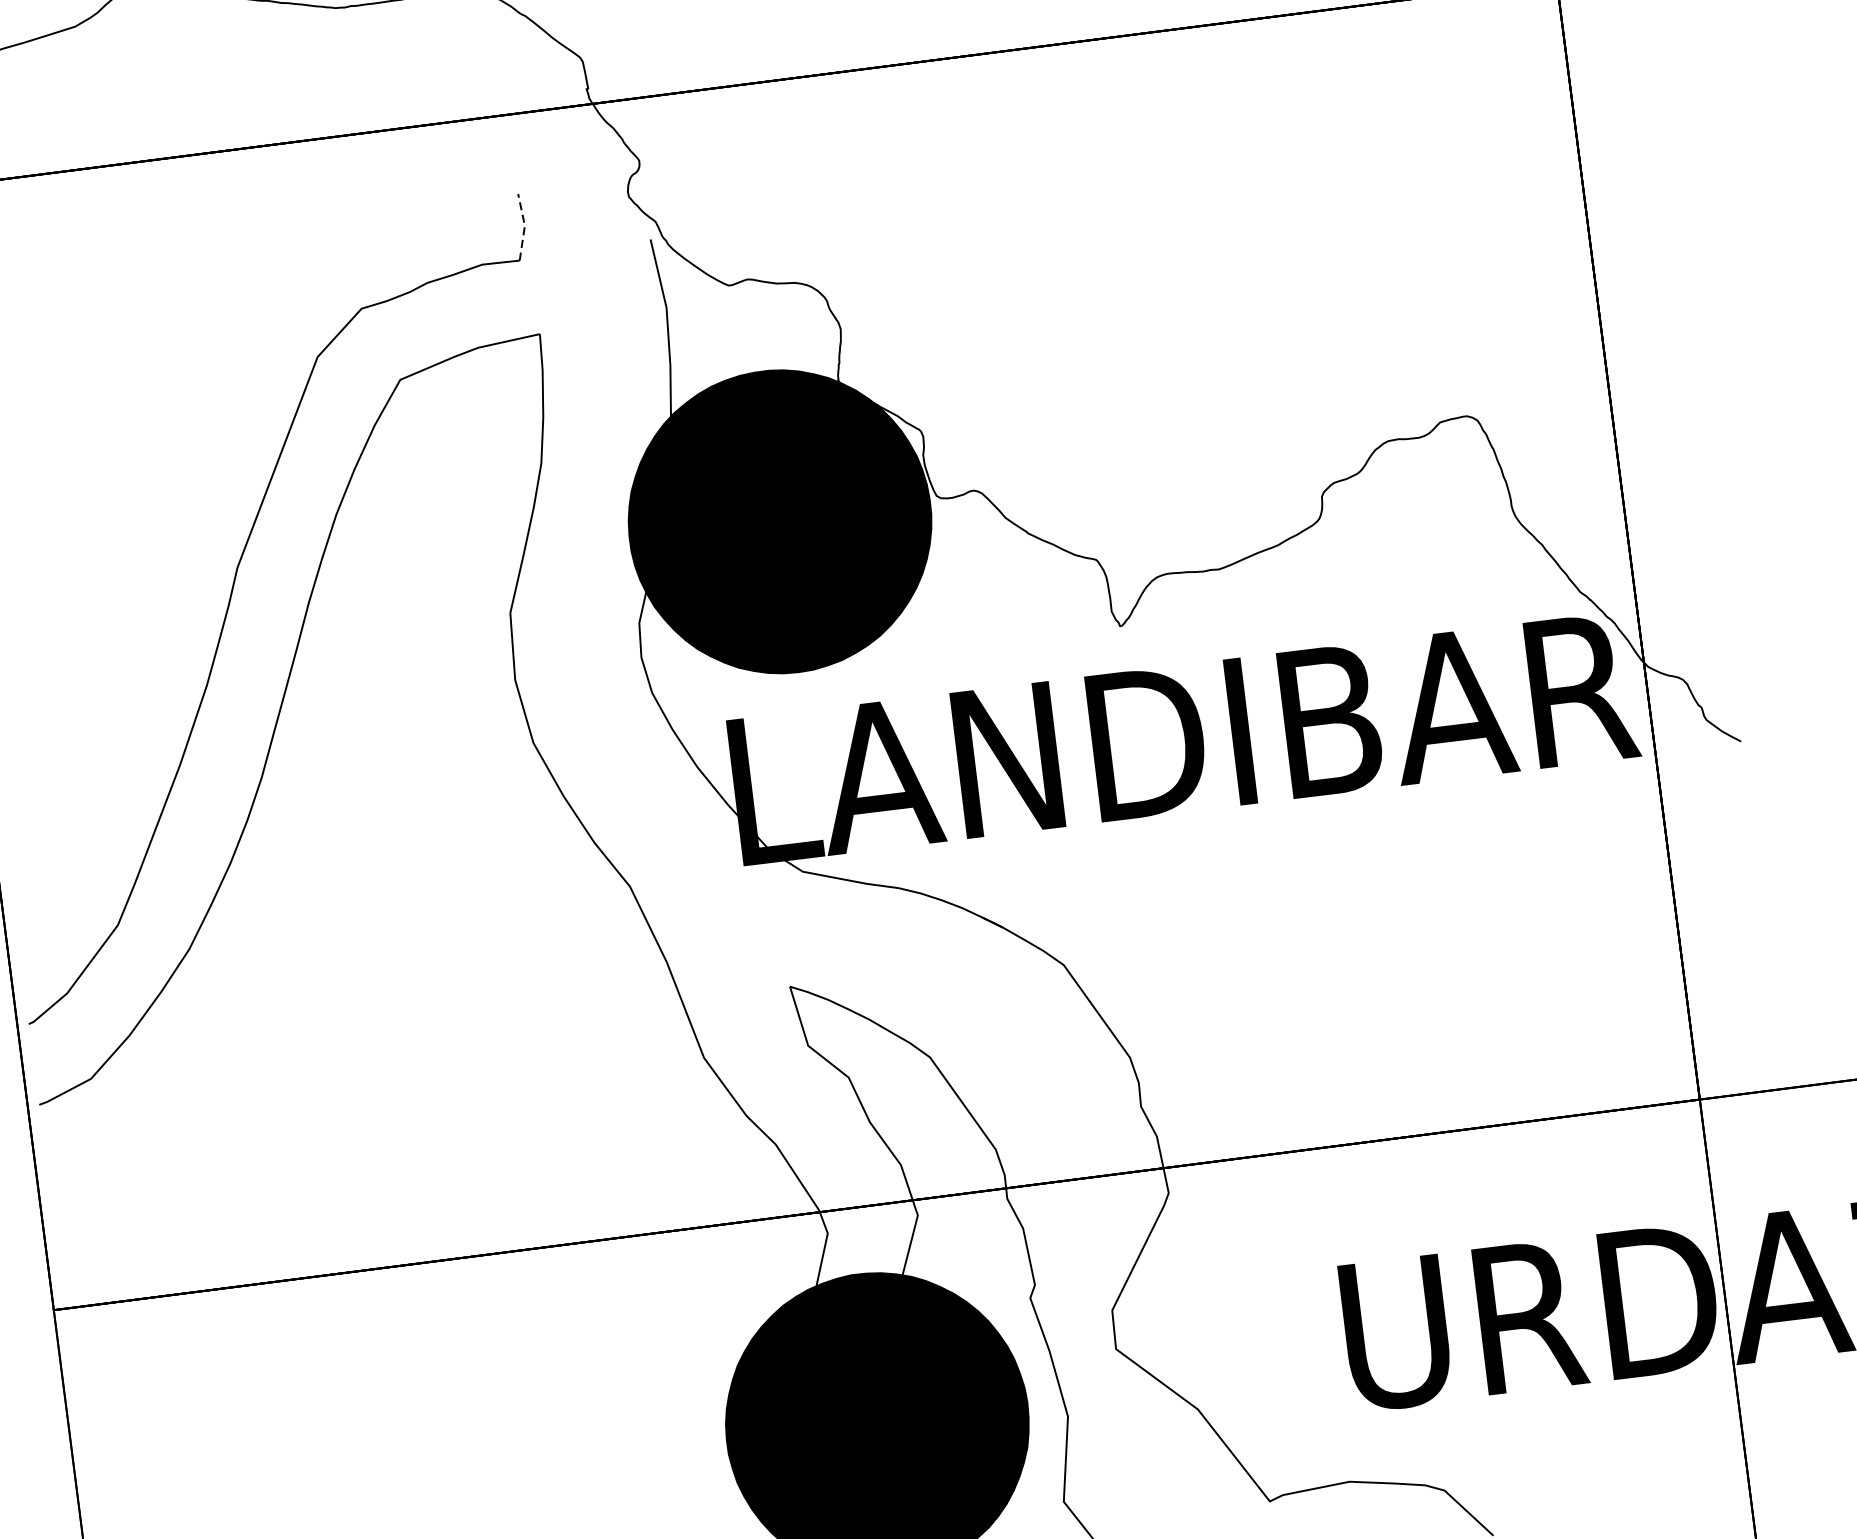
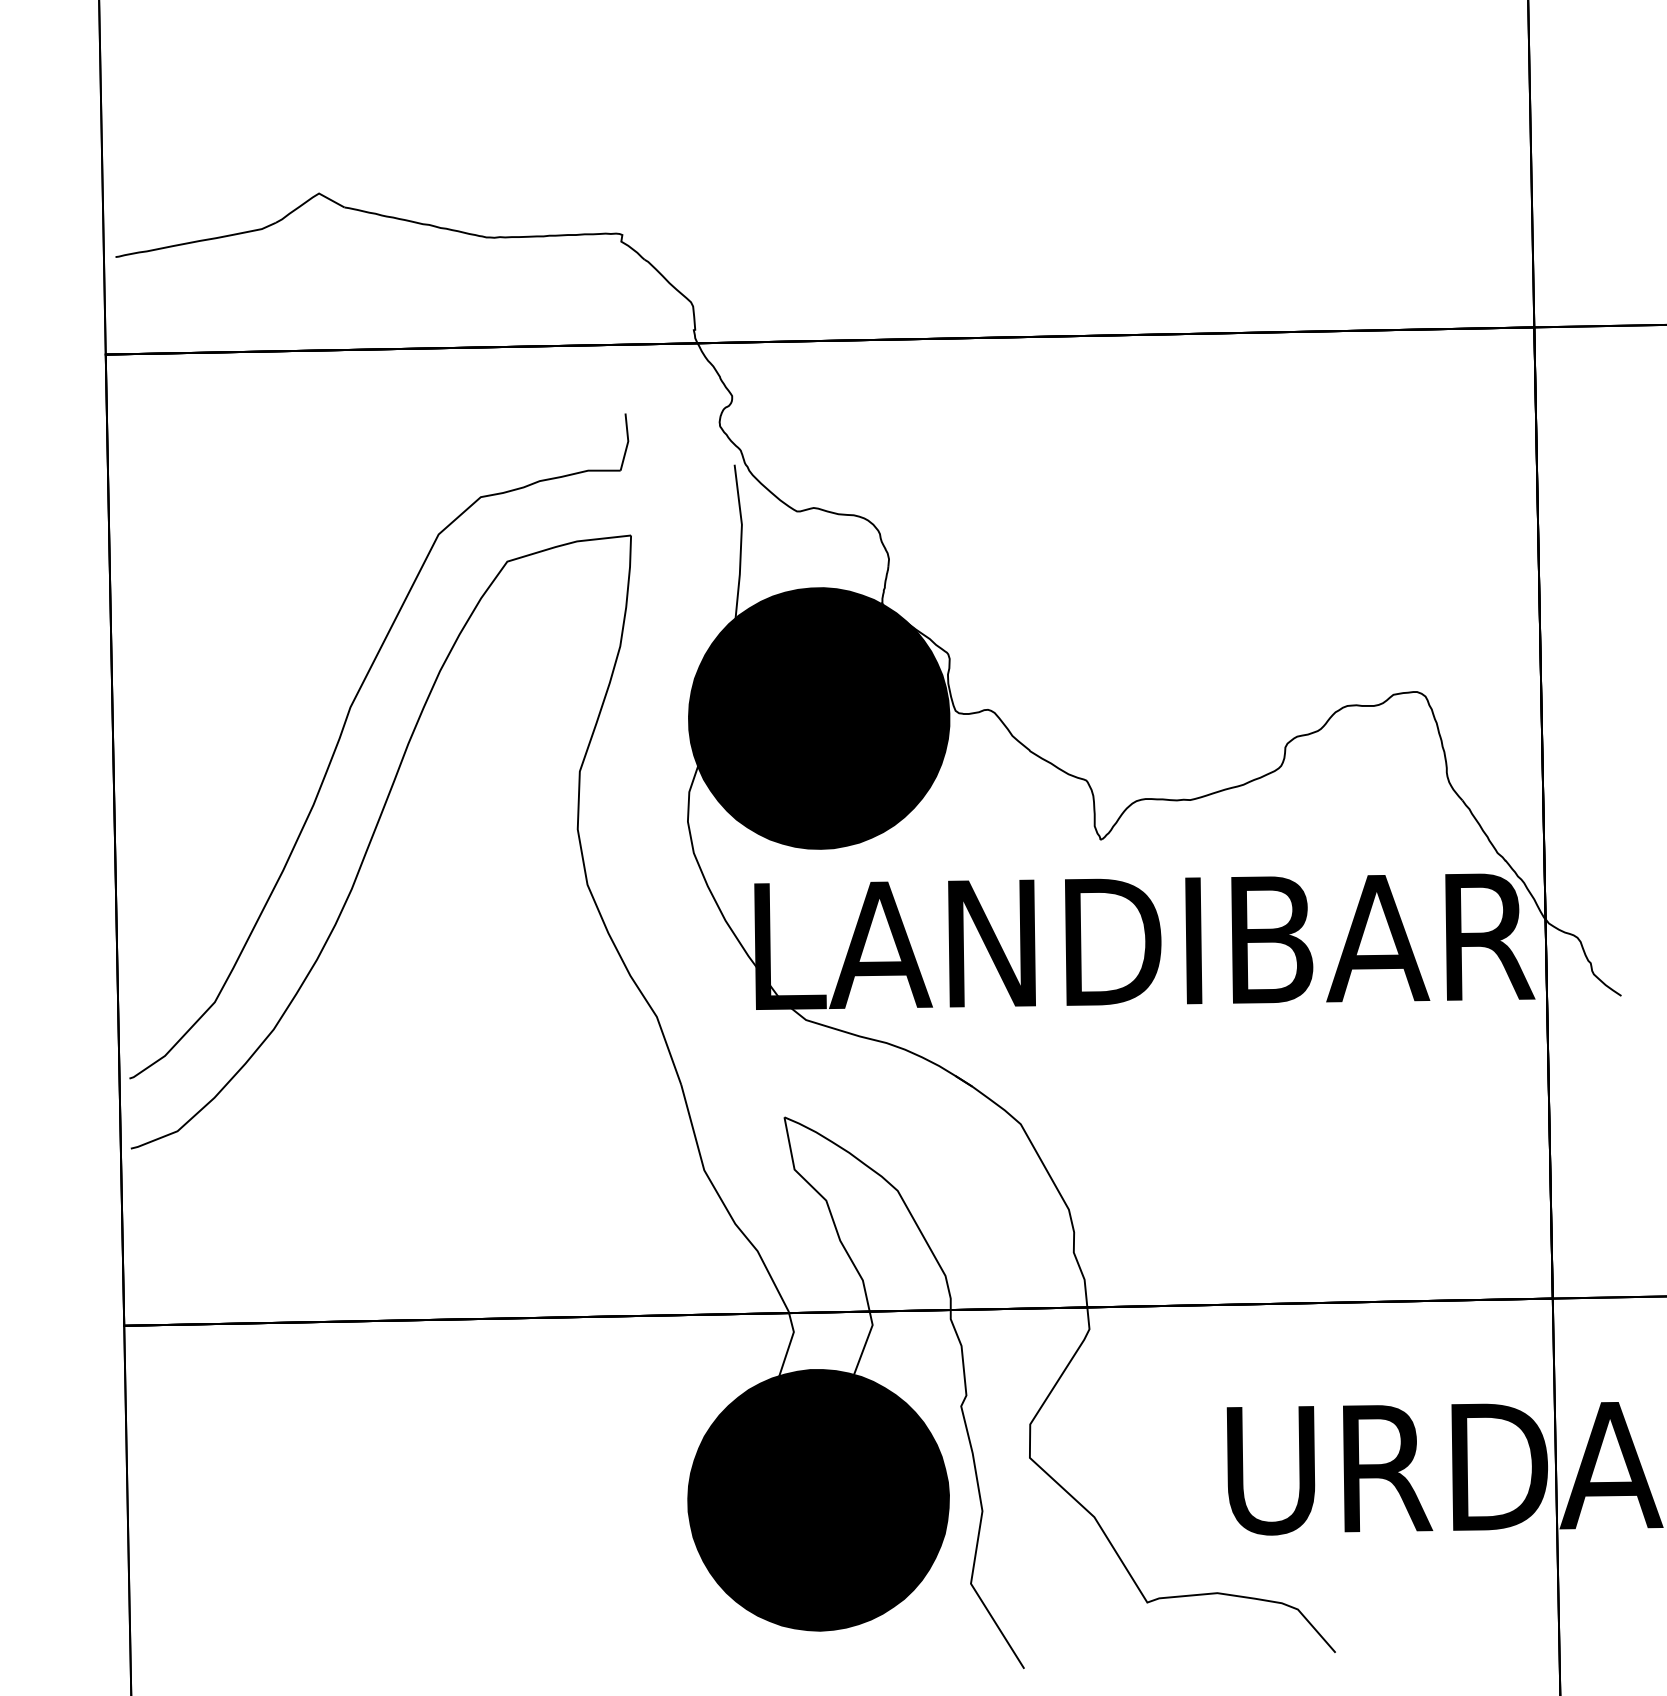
line: (525, 225) -> (628, 441), dashed -> solid

